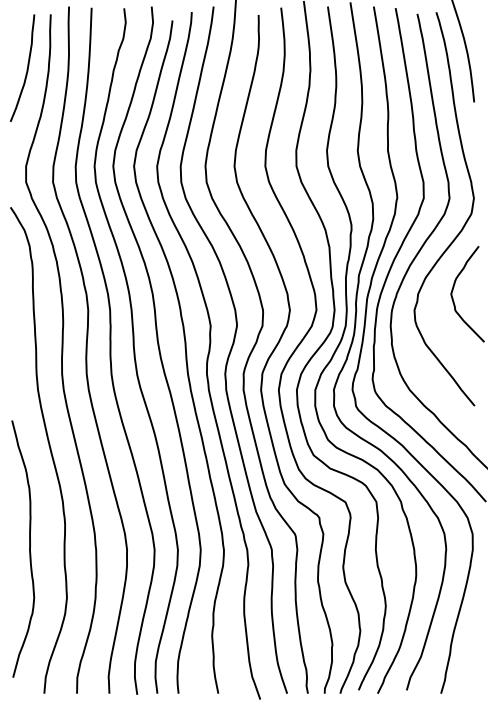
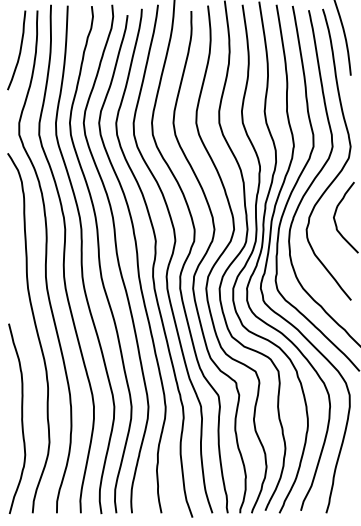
curve: (29, 548) -> (21, 418), moved

